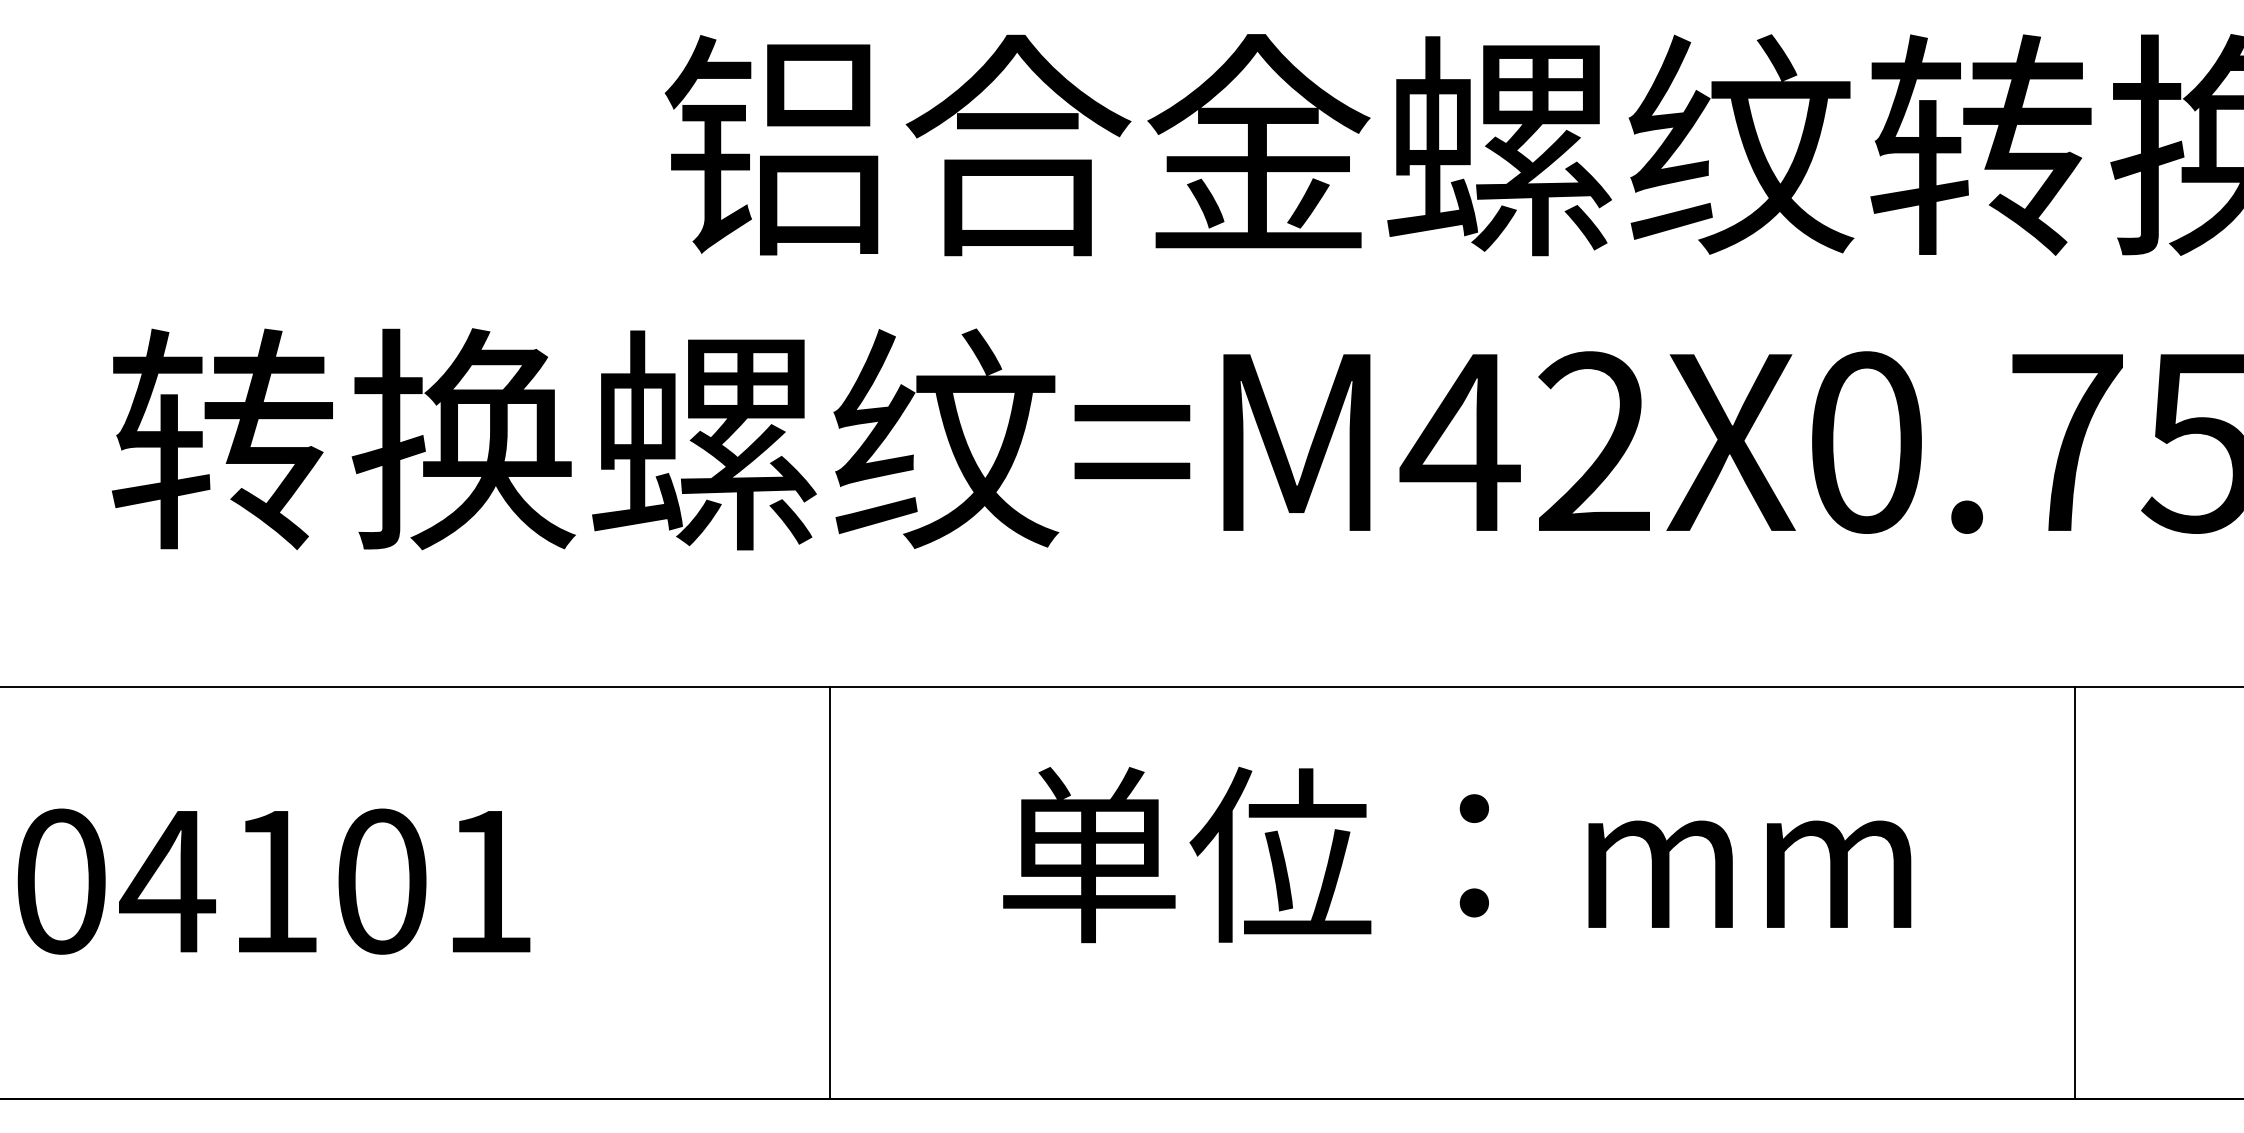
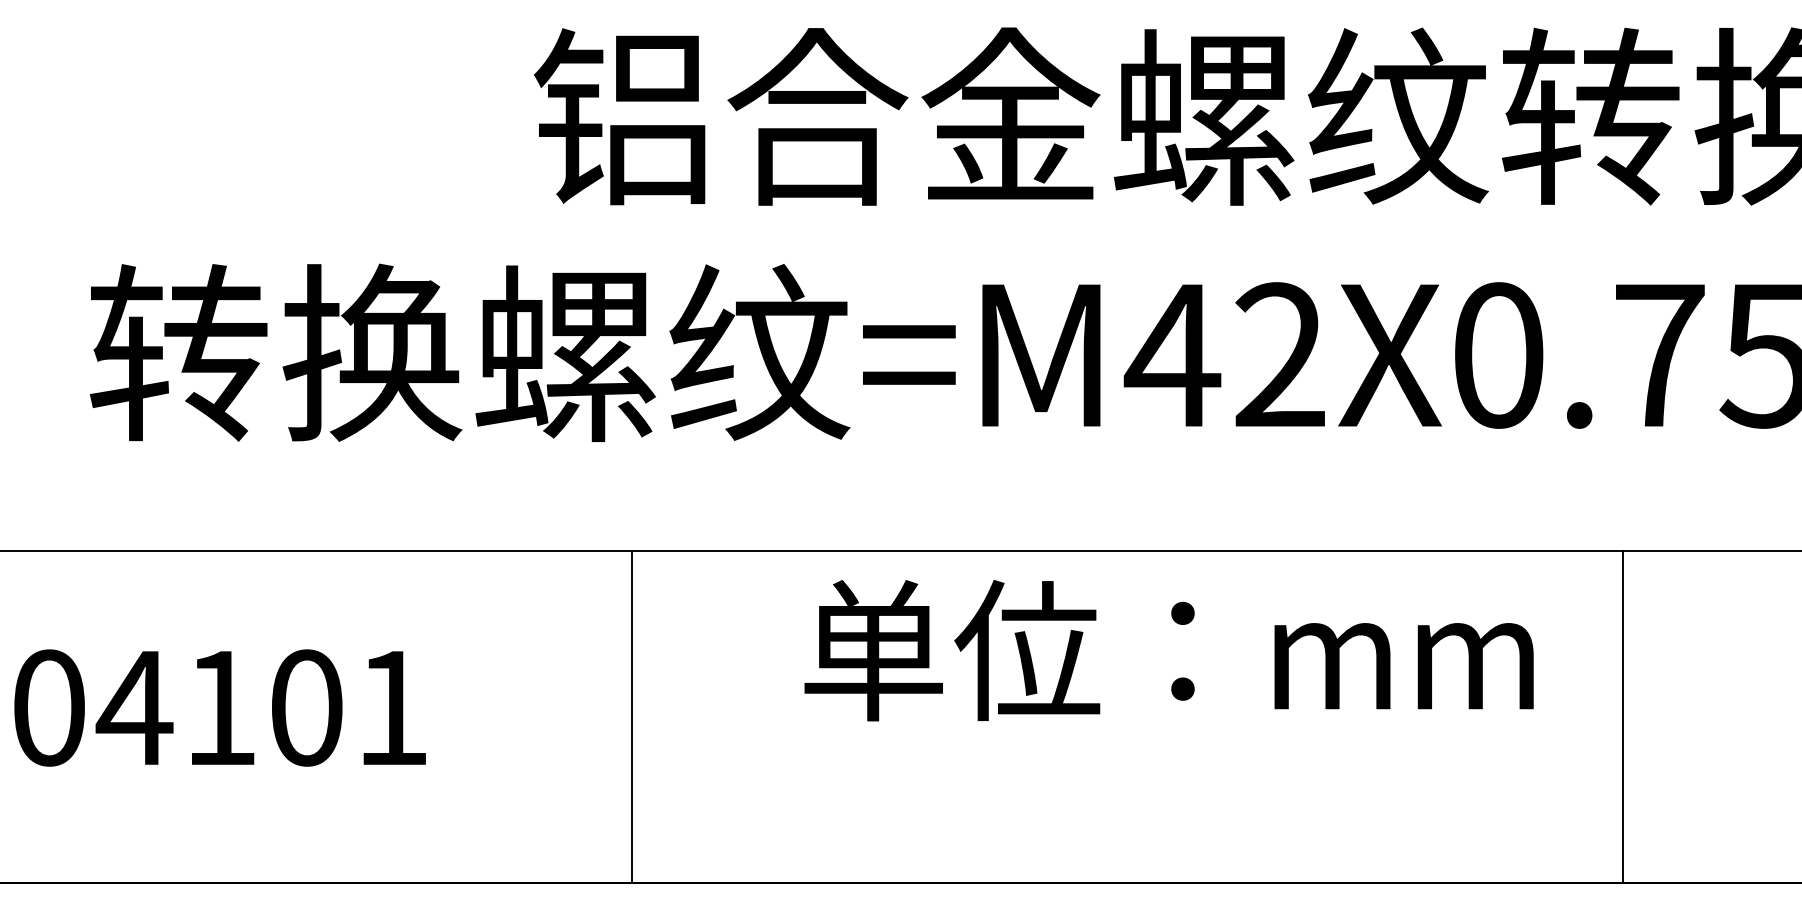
text: (1456, 854) -> (1168, 650), moved
line: (829, 892) -> (631, 716), moved
line: (2075, 892) -> (1623, 716), moved

